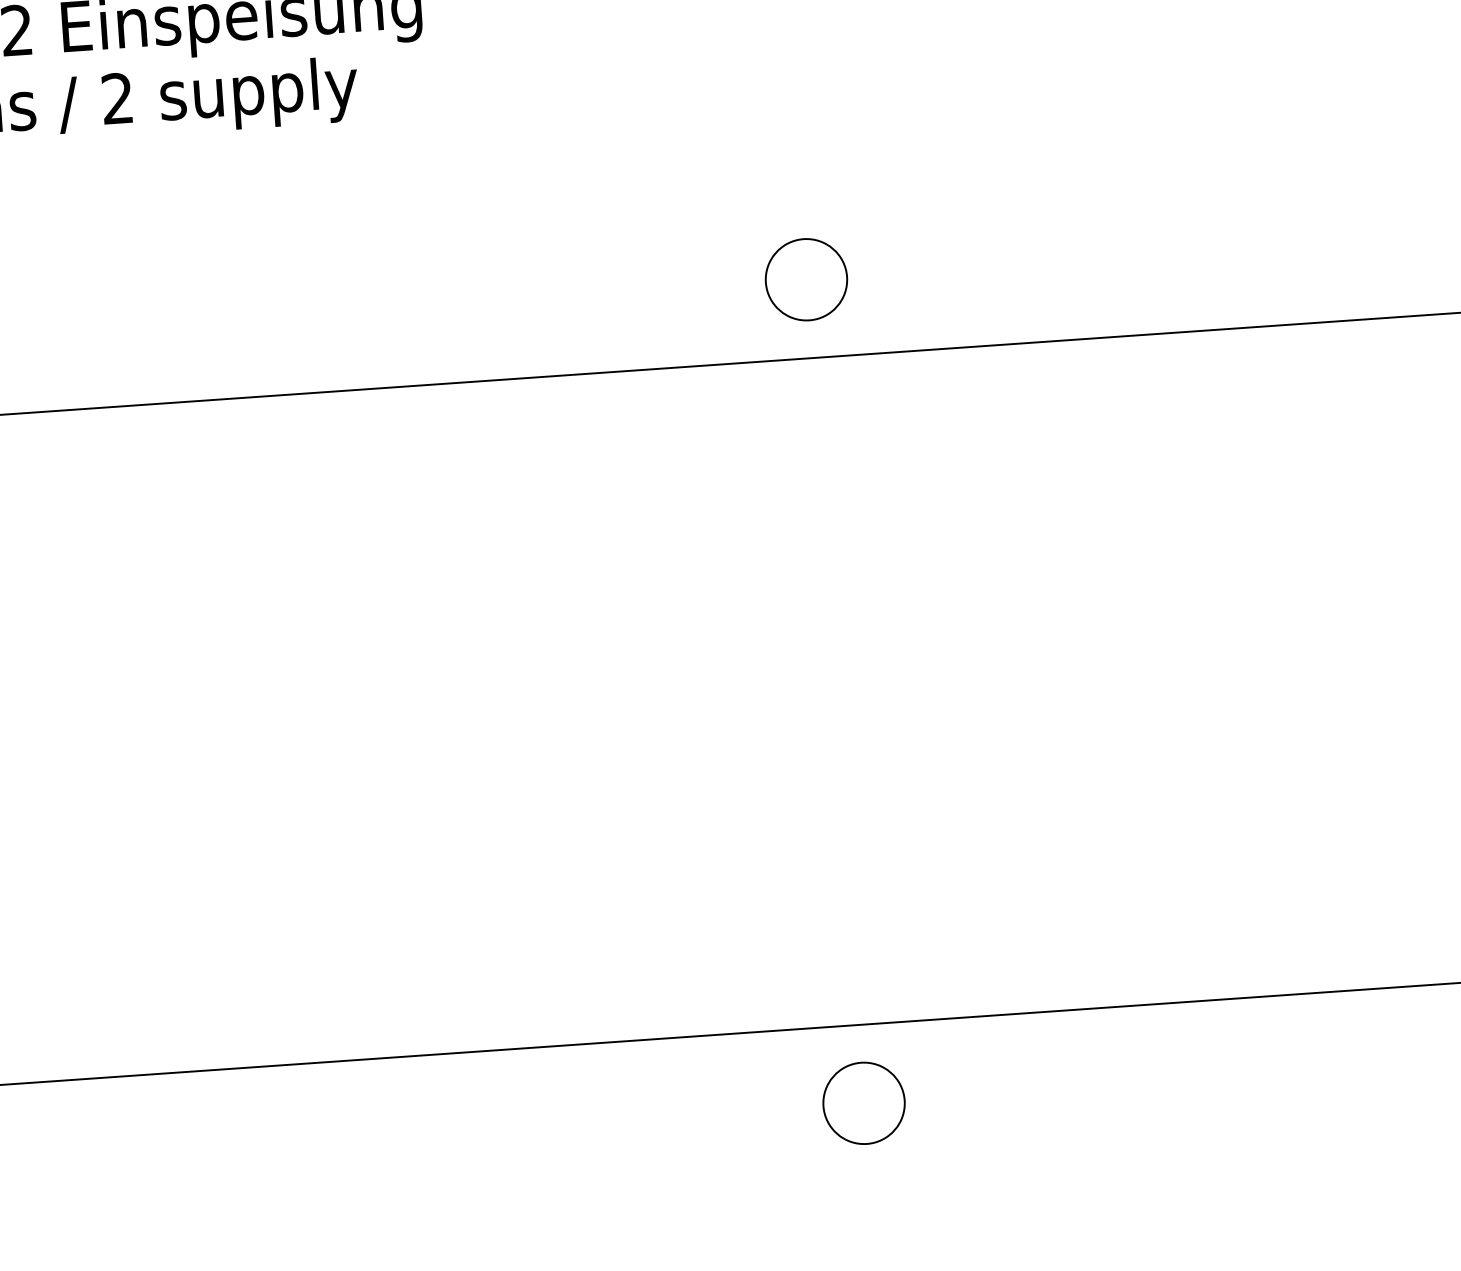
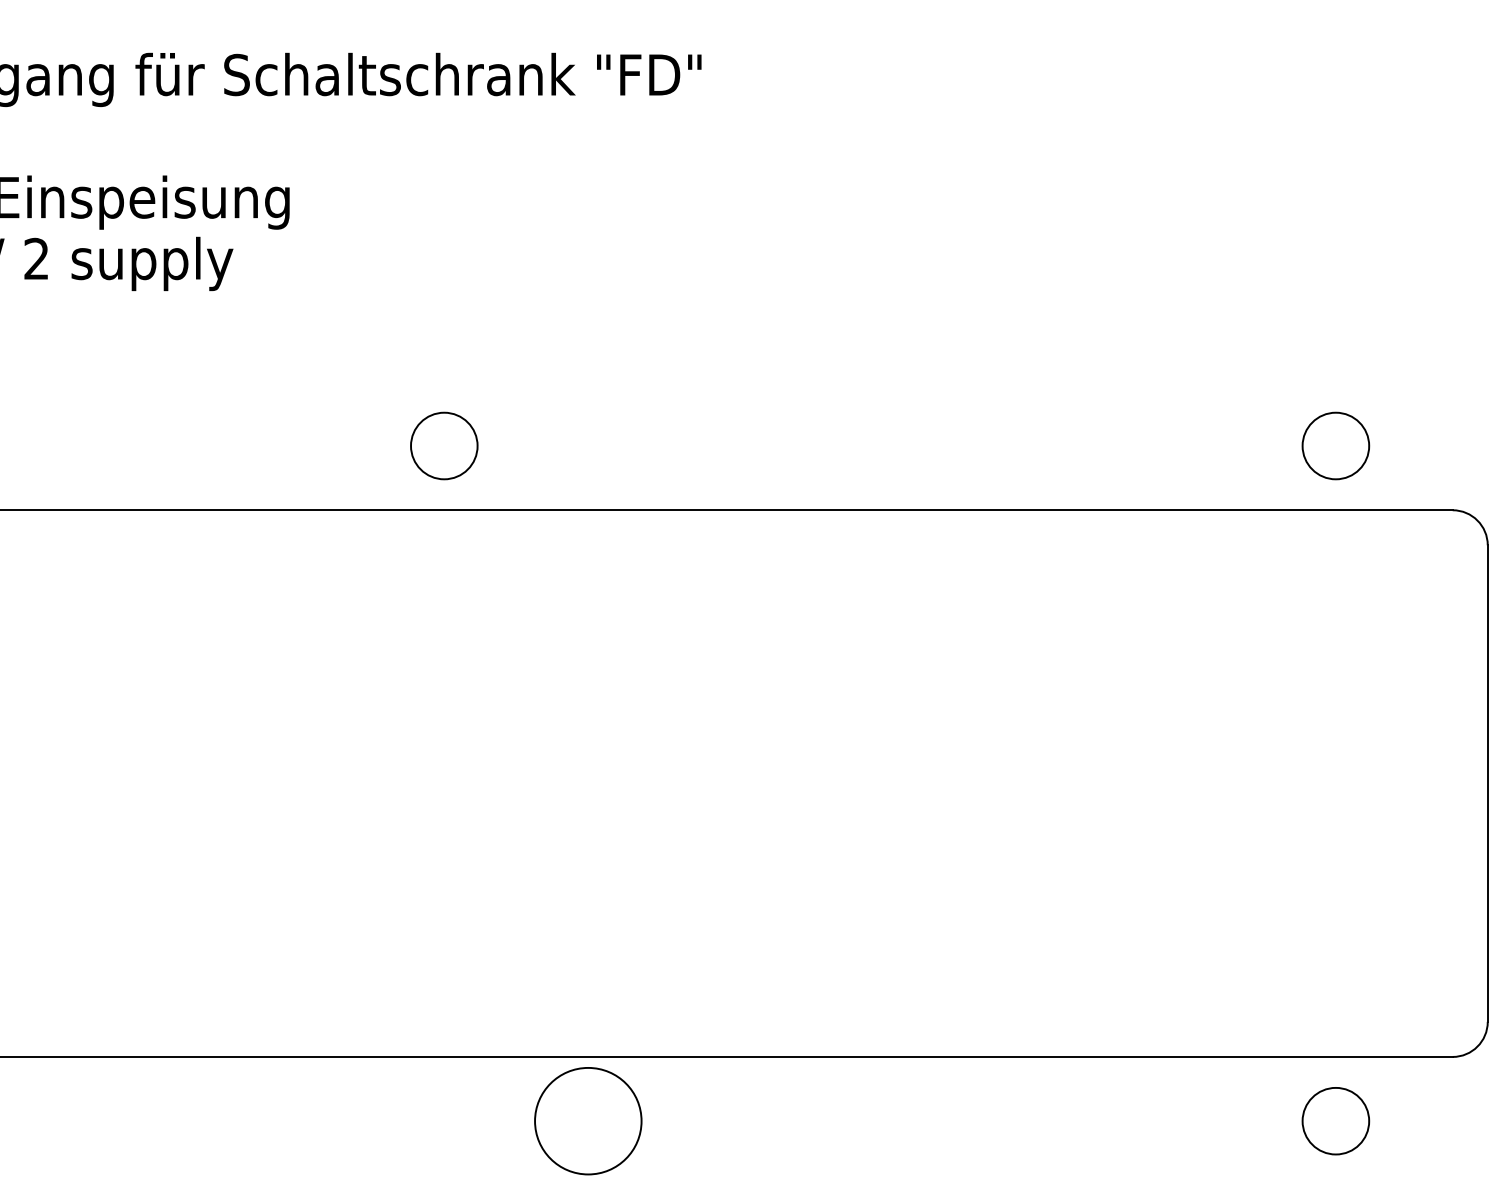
circle: (806, 279) -> (444, 445), moved
circle: (864, 1102) -> (588, 1120), size x1.6

